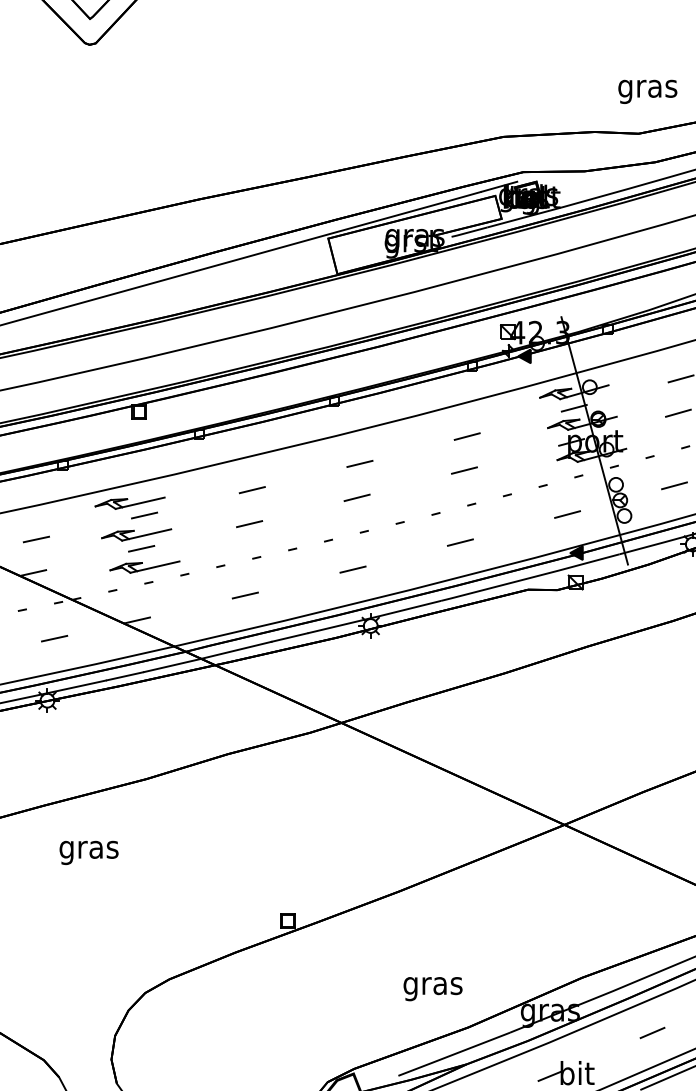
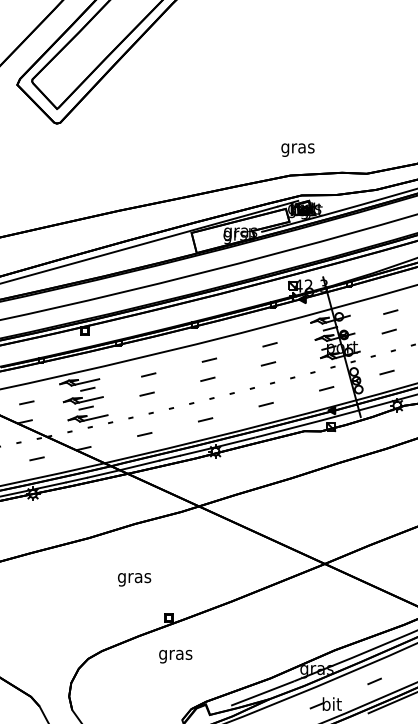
text: (646, 90) -> (297, 149), moved
text: (89, 852) -> (134, 579), moved
text: (432, 988) -> (175, 656), moved

